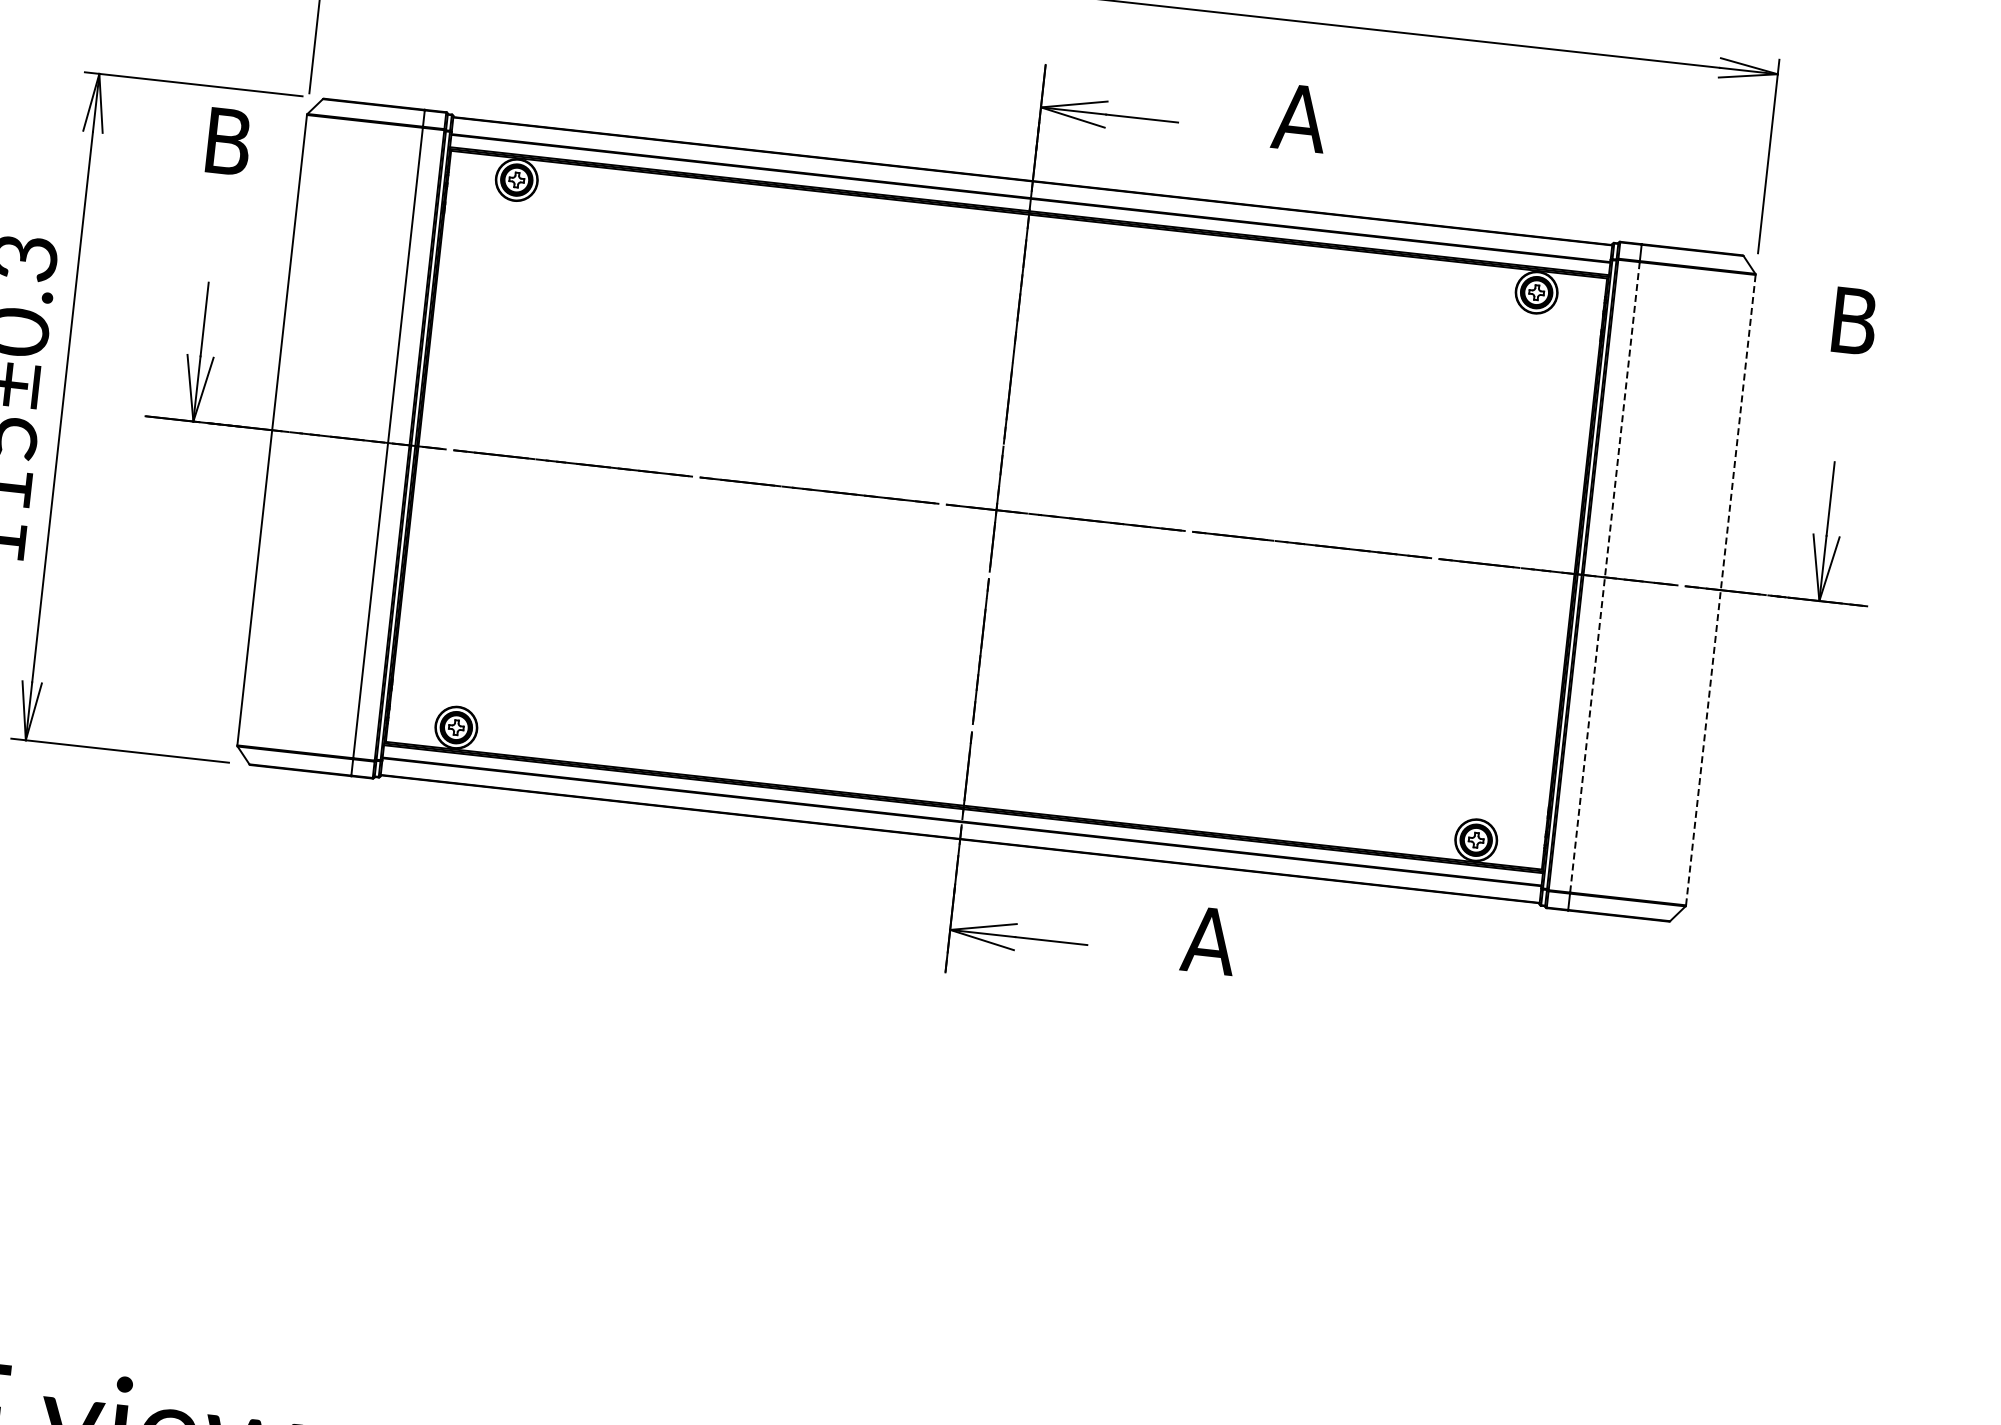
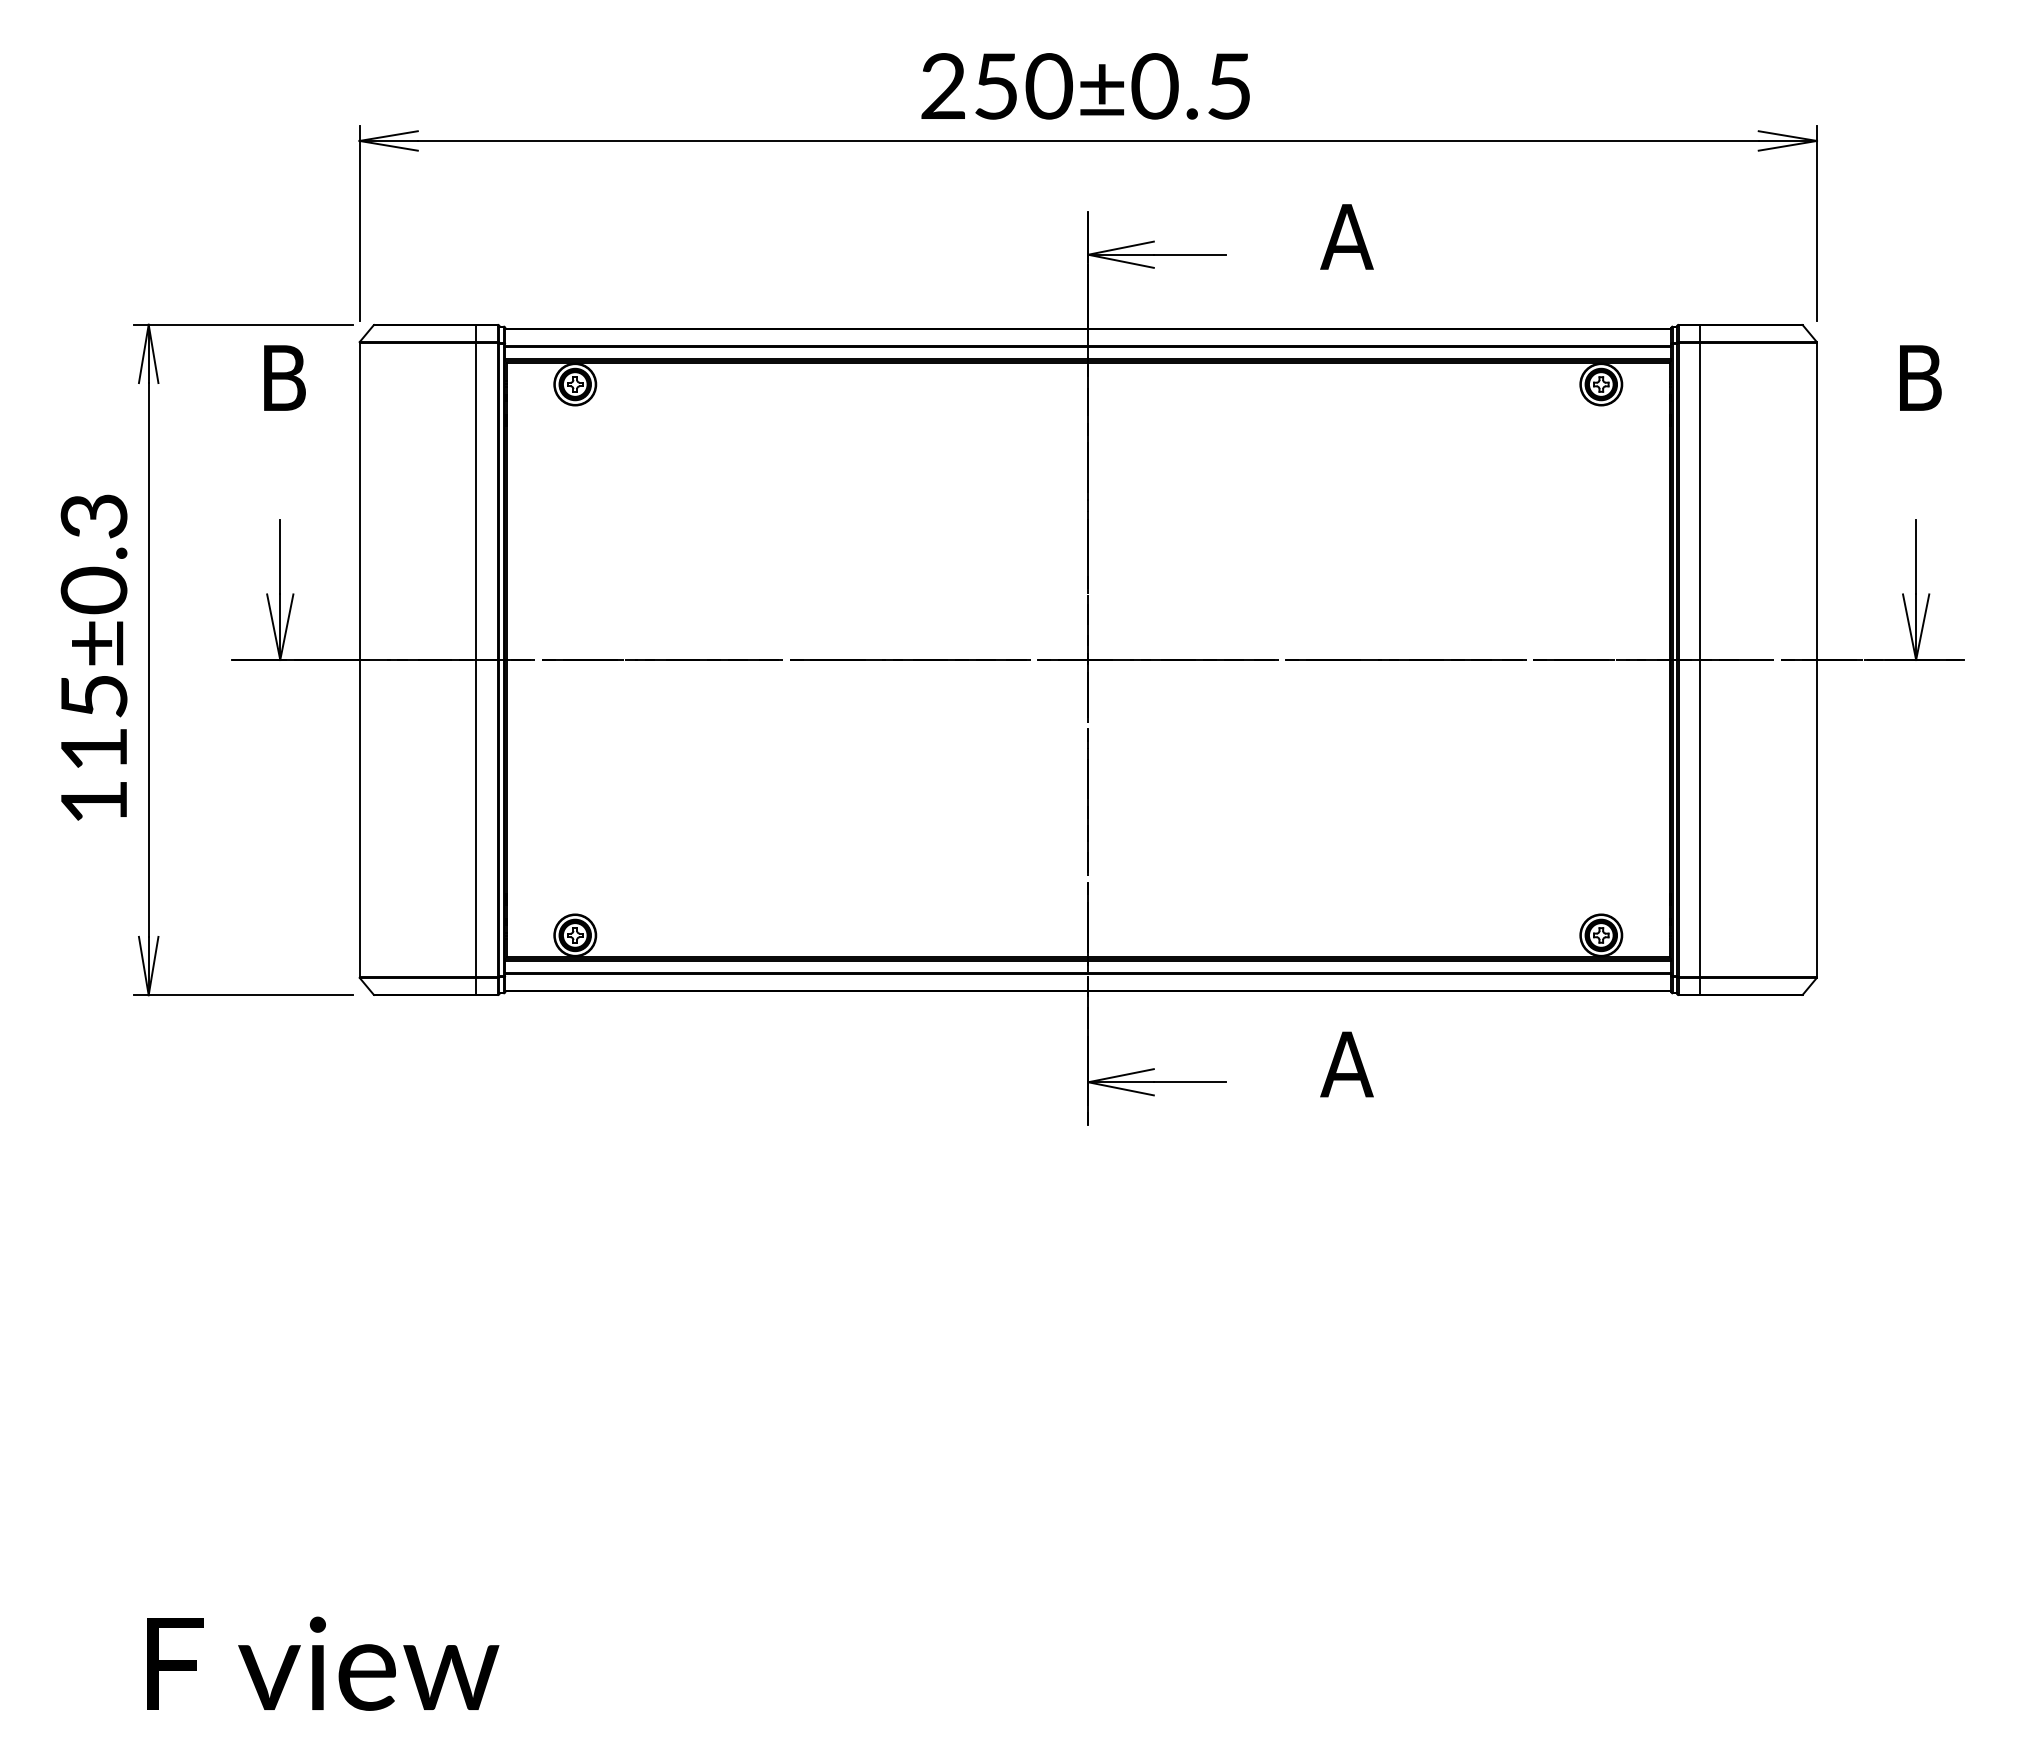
line: (1604, 577) -> (1700, 660), dashed -> solid
line: (1721, 589) -> (1817, 659), dashed -> solid

